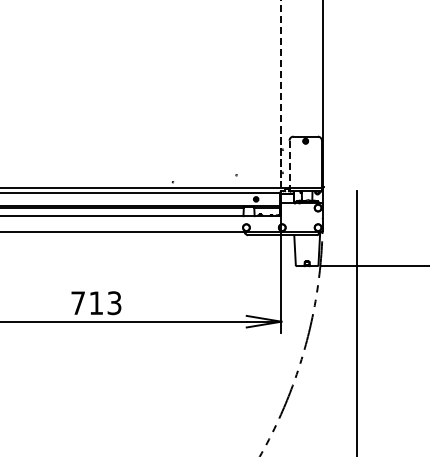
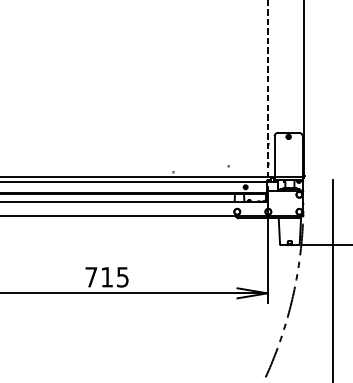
line: (289, 165) -> (274, 157), dashed -> solid
text: (114, 302) -> (122, 276), 713 -> 715

